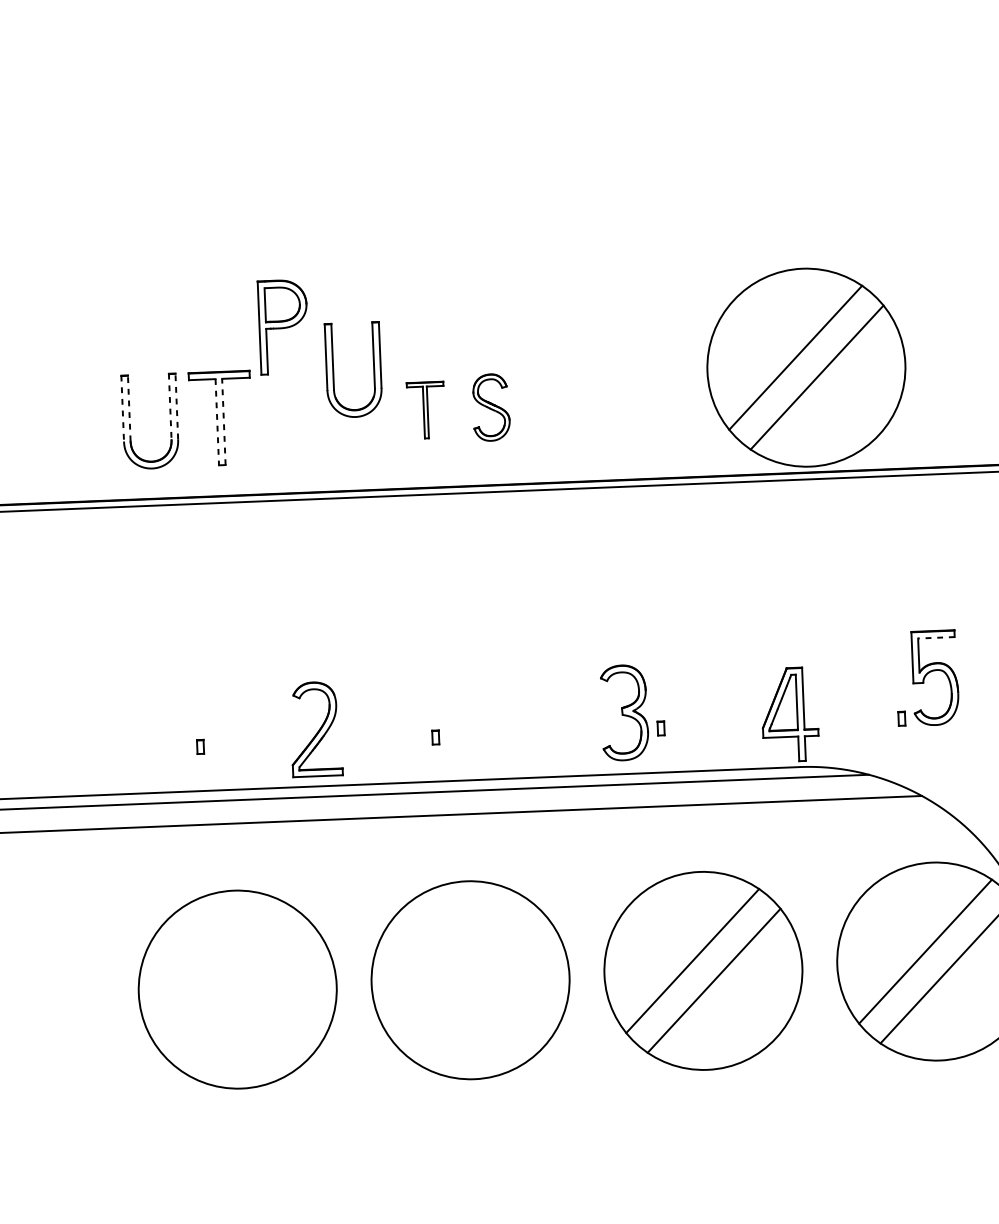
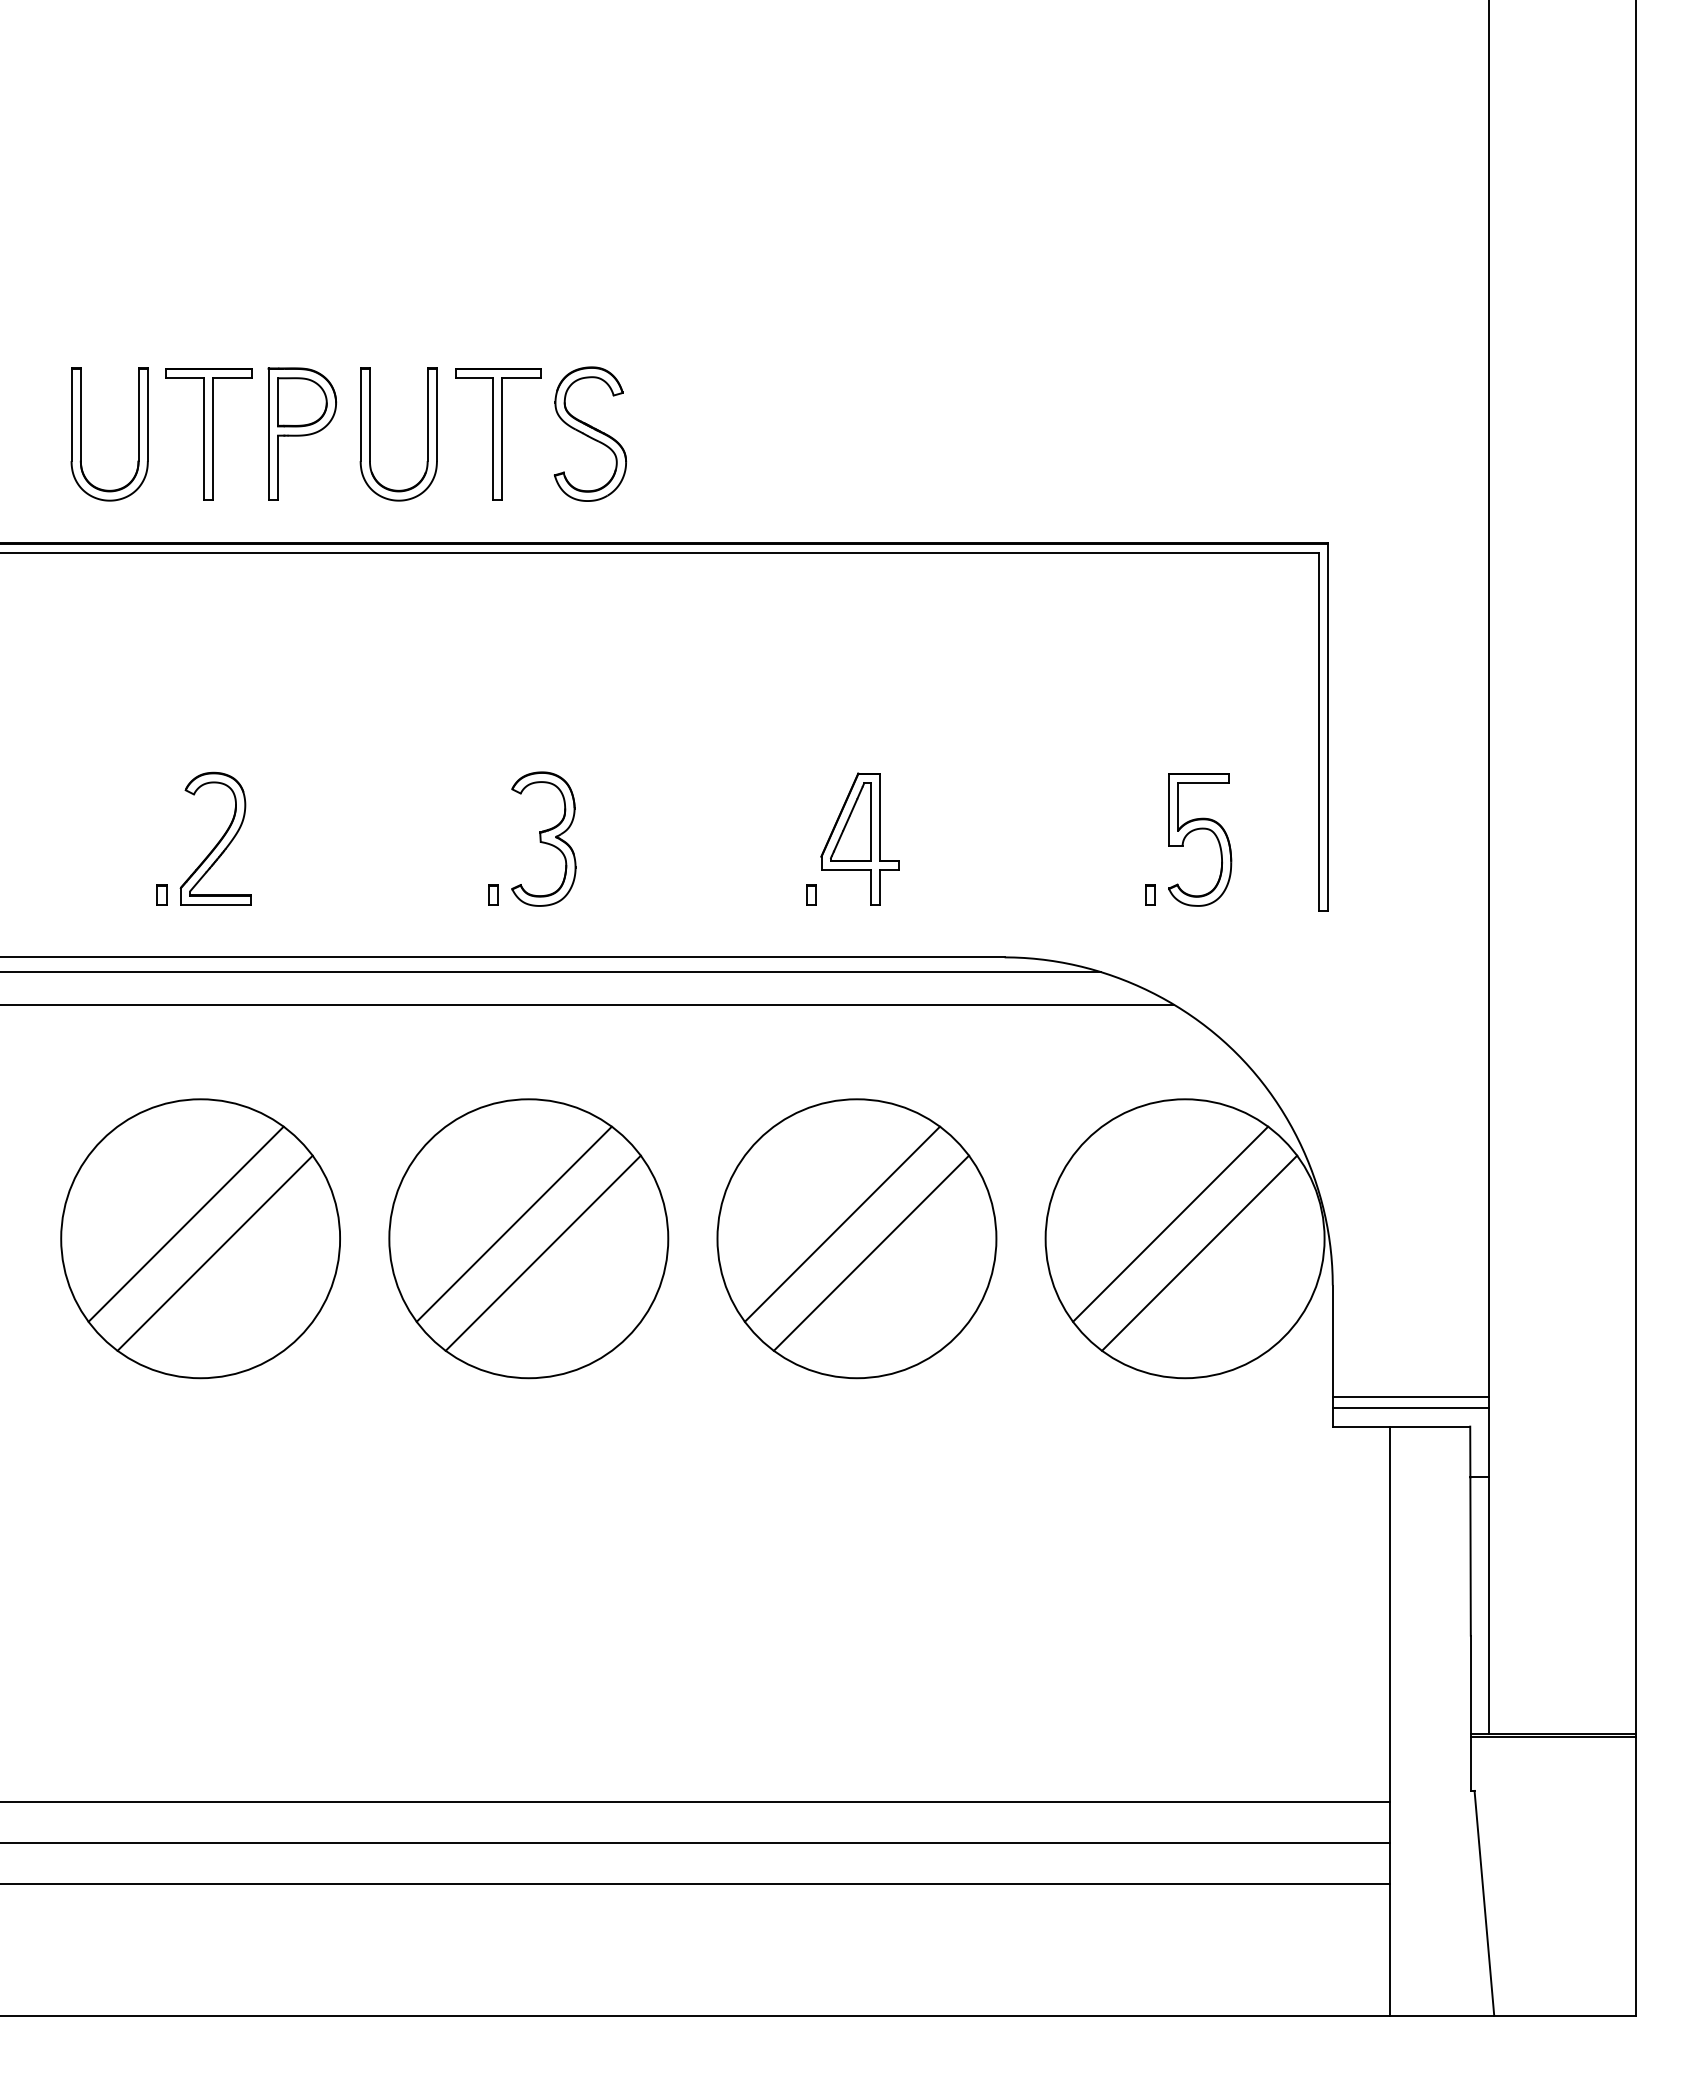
part: (283, 326) -> (302, 433), moved
part: (806, 367) -> (1035, 395), removed
part: (333, 370) -> (370, 434), moved
line: (176, 406) -> (147, 414), dashed -> solid
line: (170, 407) -> (138, 415), dashed -> solid
part: (491, 407) -> (590, 433), size x1.43
line: (129, 408) -> (80, 414), dashed -> solid
line: (122, 409) -> (71, 415), dashed -> solid
part: (426, 410) -> (498, 434), size x1.67
line: (217, 422) -> (203, 439), dashed -> solid
line: (224, 422) -> (213, 439), dashed -> solid
line: (936, 638) -> (1203, 783), dashed -> solid
part: (624, 712) -> (543, 838), moved
part: (789, 714) -> (859, 838), moved
part: (316, 729) -> (215, 838), moved
line: (459, 969) -> (513, 1223), added
line: (226, 979) -> (185, 1223), added
line: (480, 989) -> (542, 1252), added
line: (247, 998) -> (214, 1252), added

